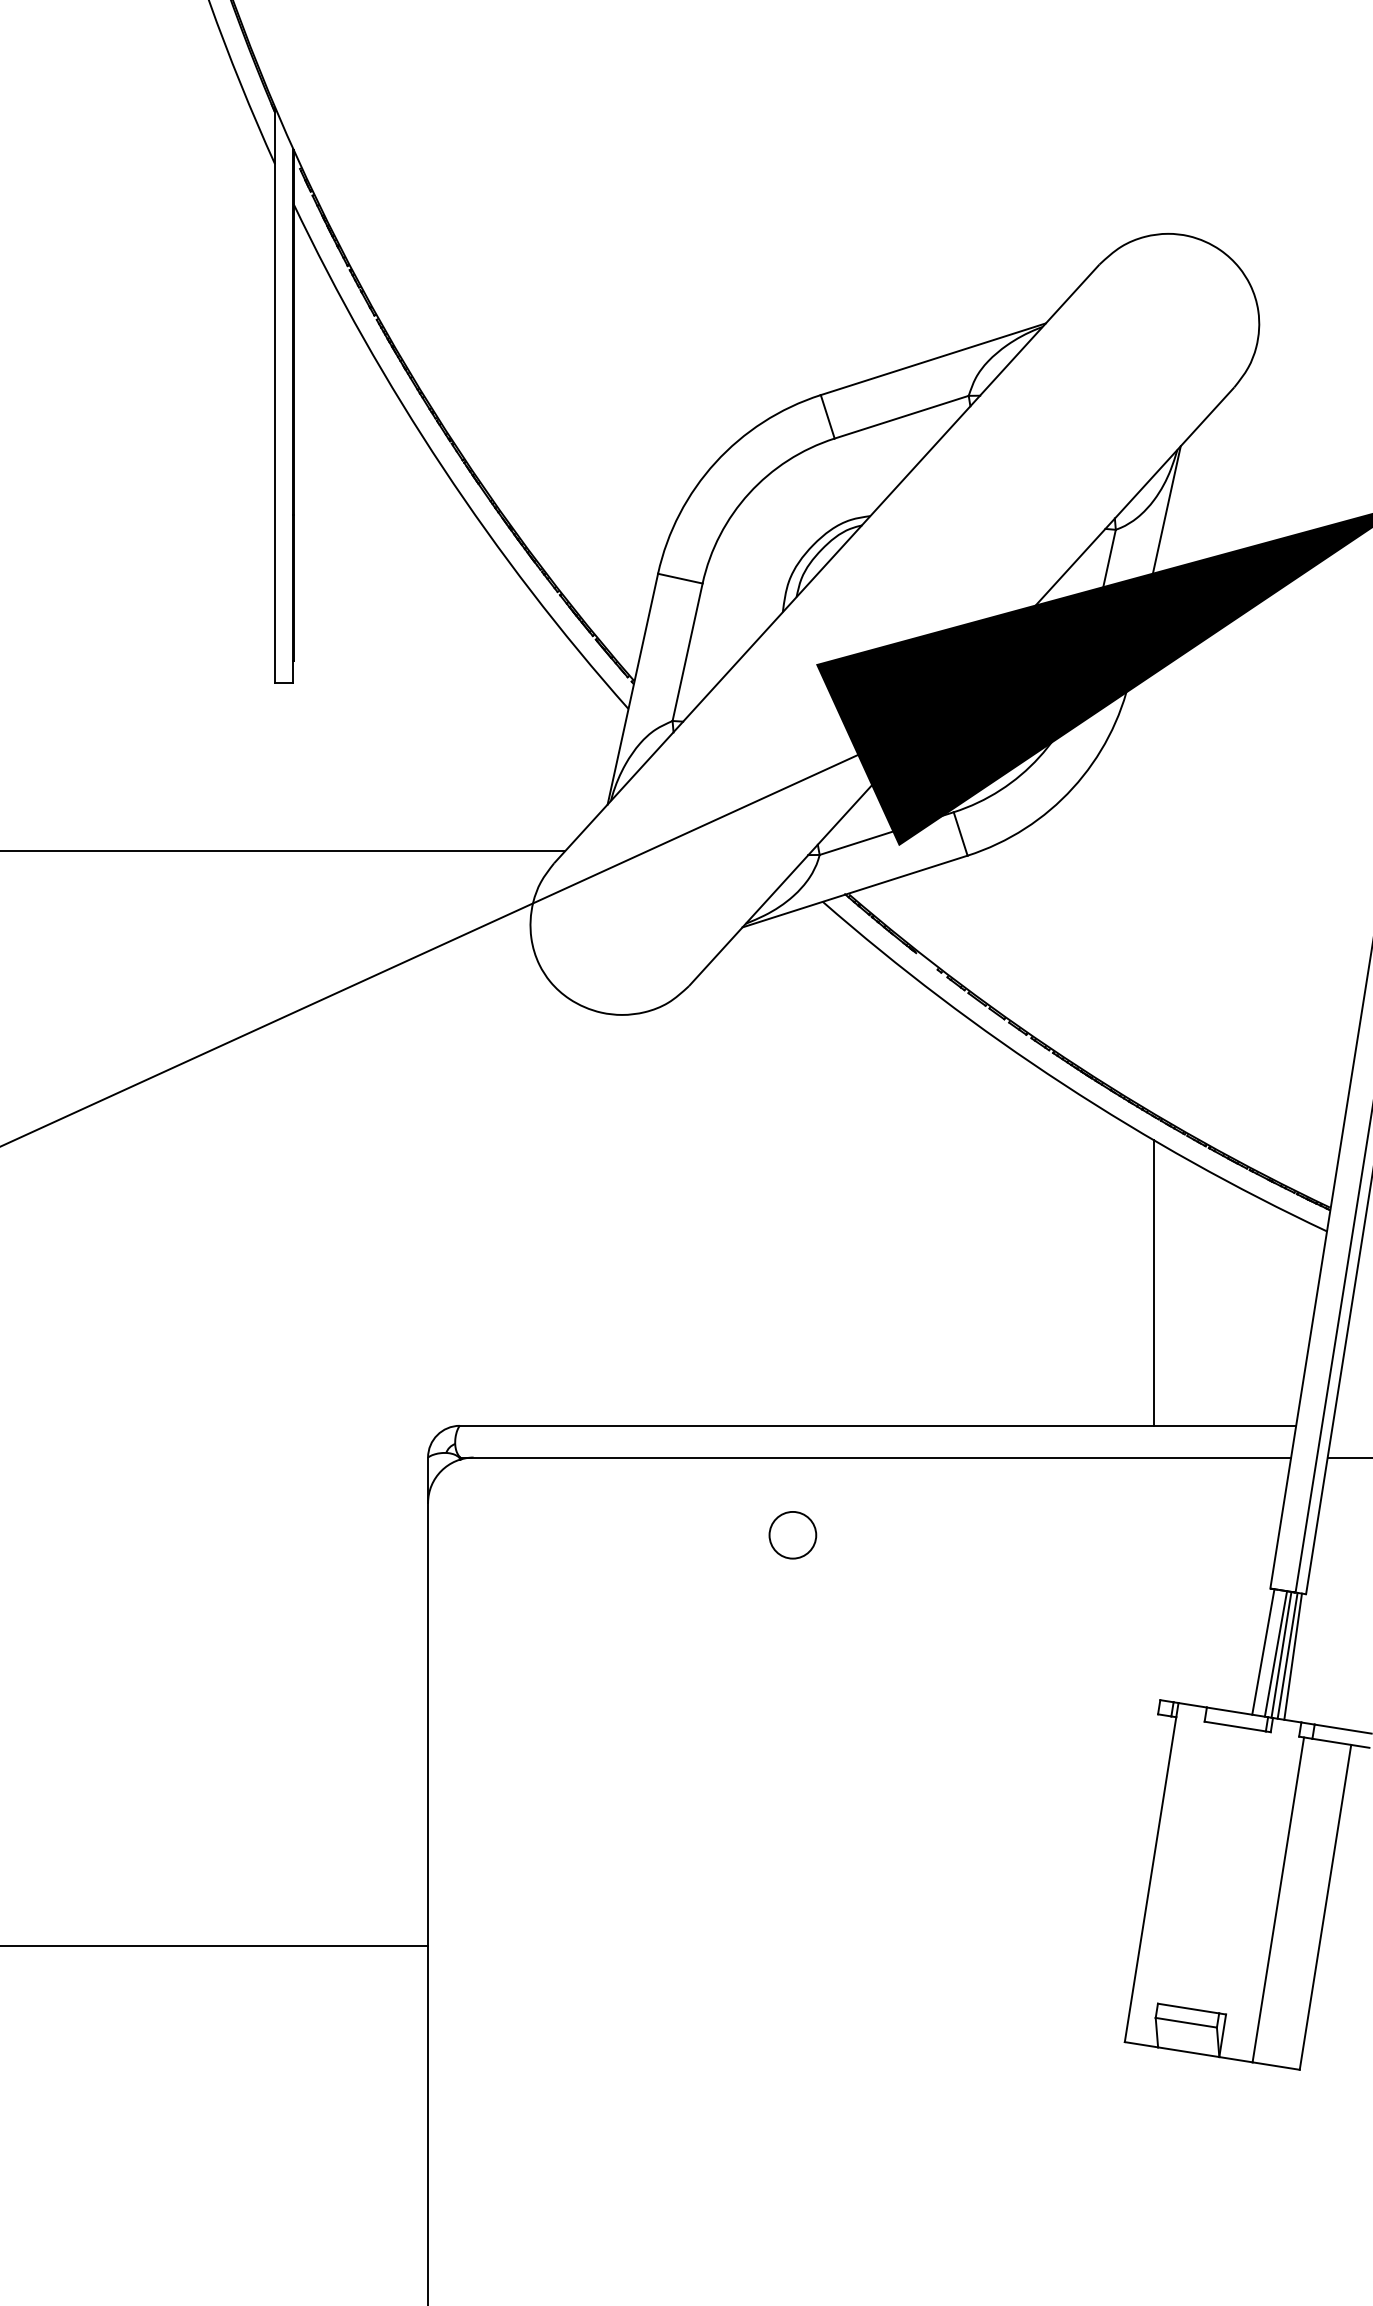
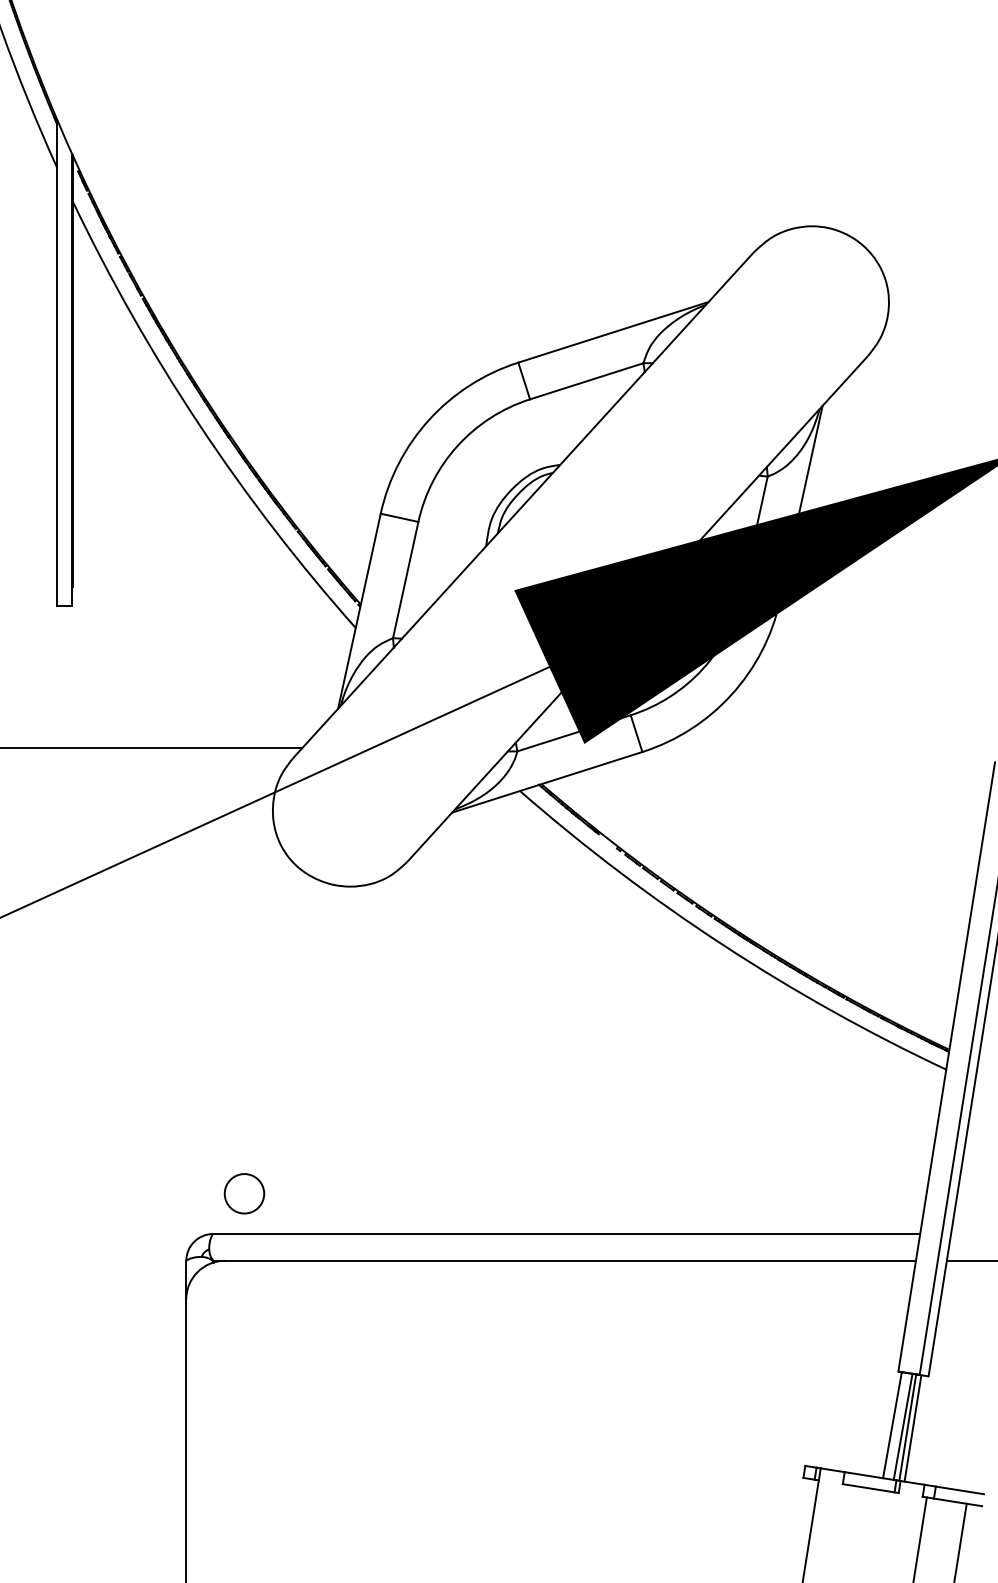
line: (1154, 1282) -> (800, 1112), removed
circle: (792, 1535) -> (244, 1193), moved
line: (1292, 1656) -> (917, 1429), removed

